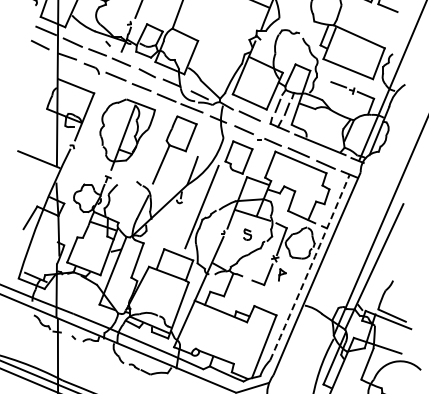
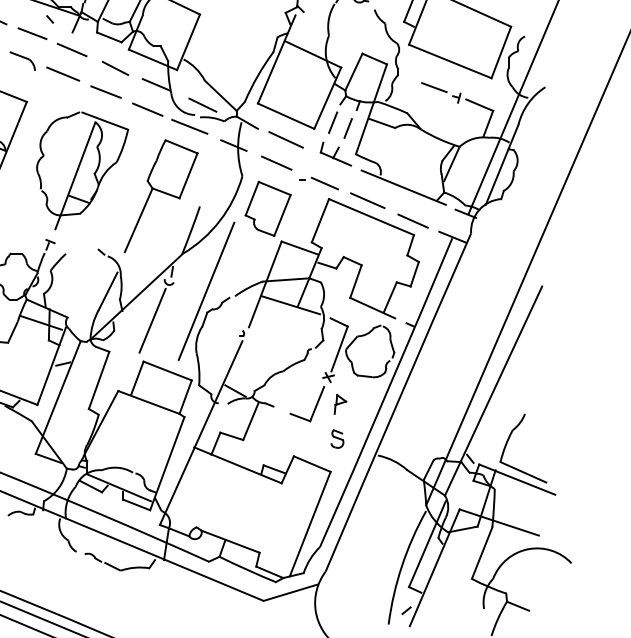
line: (169, 224) -> (152, 320), added
part: (247, 234) -> (337, 438), moved
arc: (310, 268) -> (387, 393), dashed -> solid

